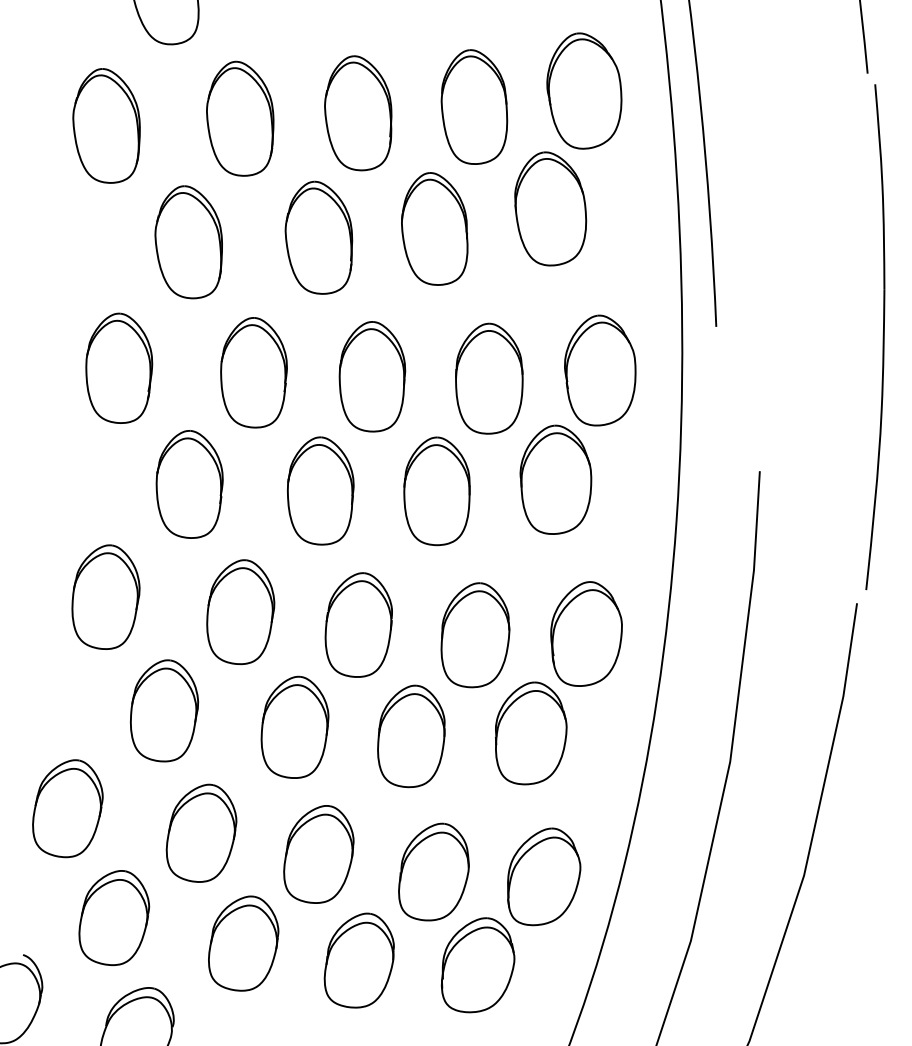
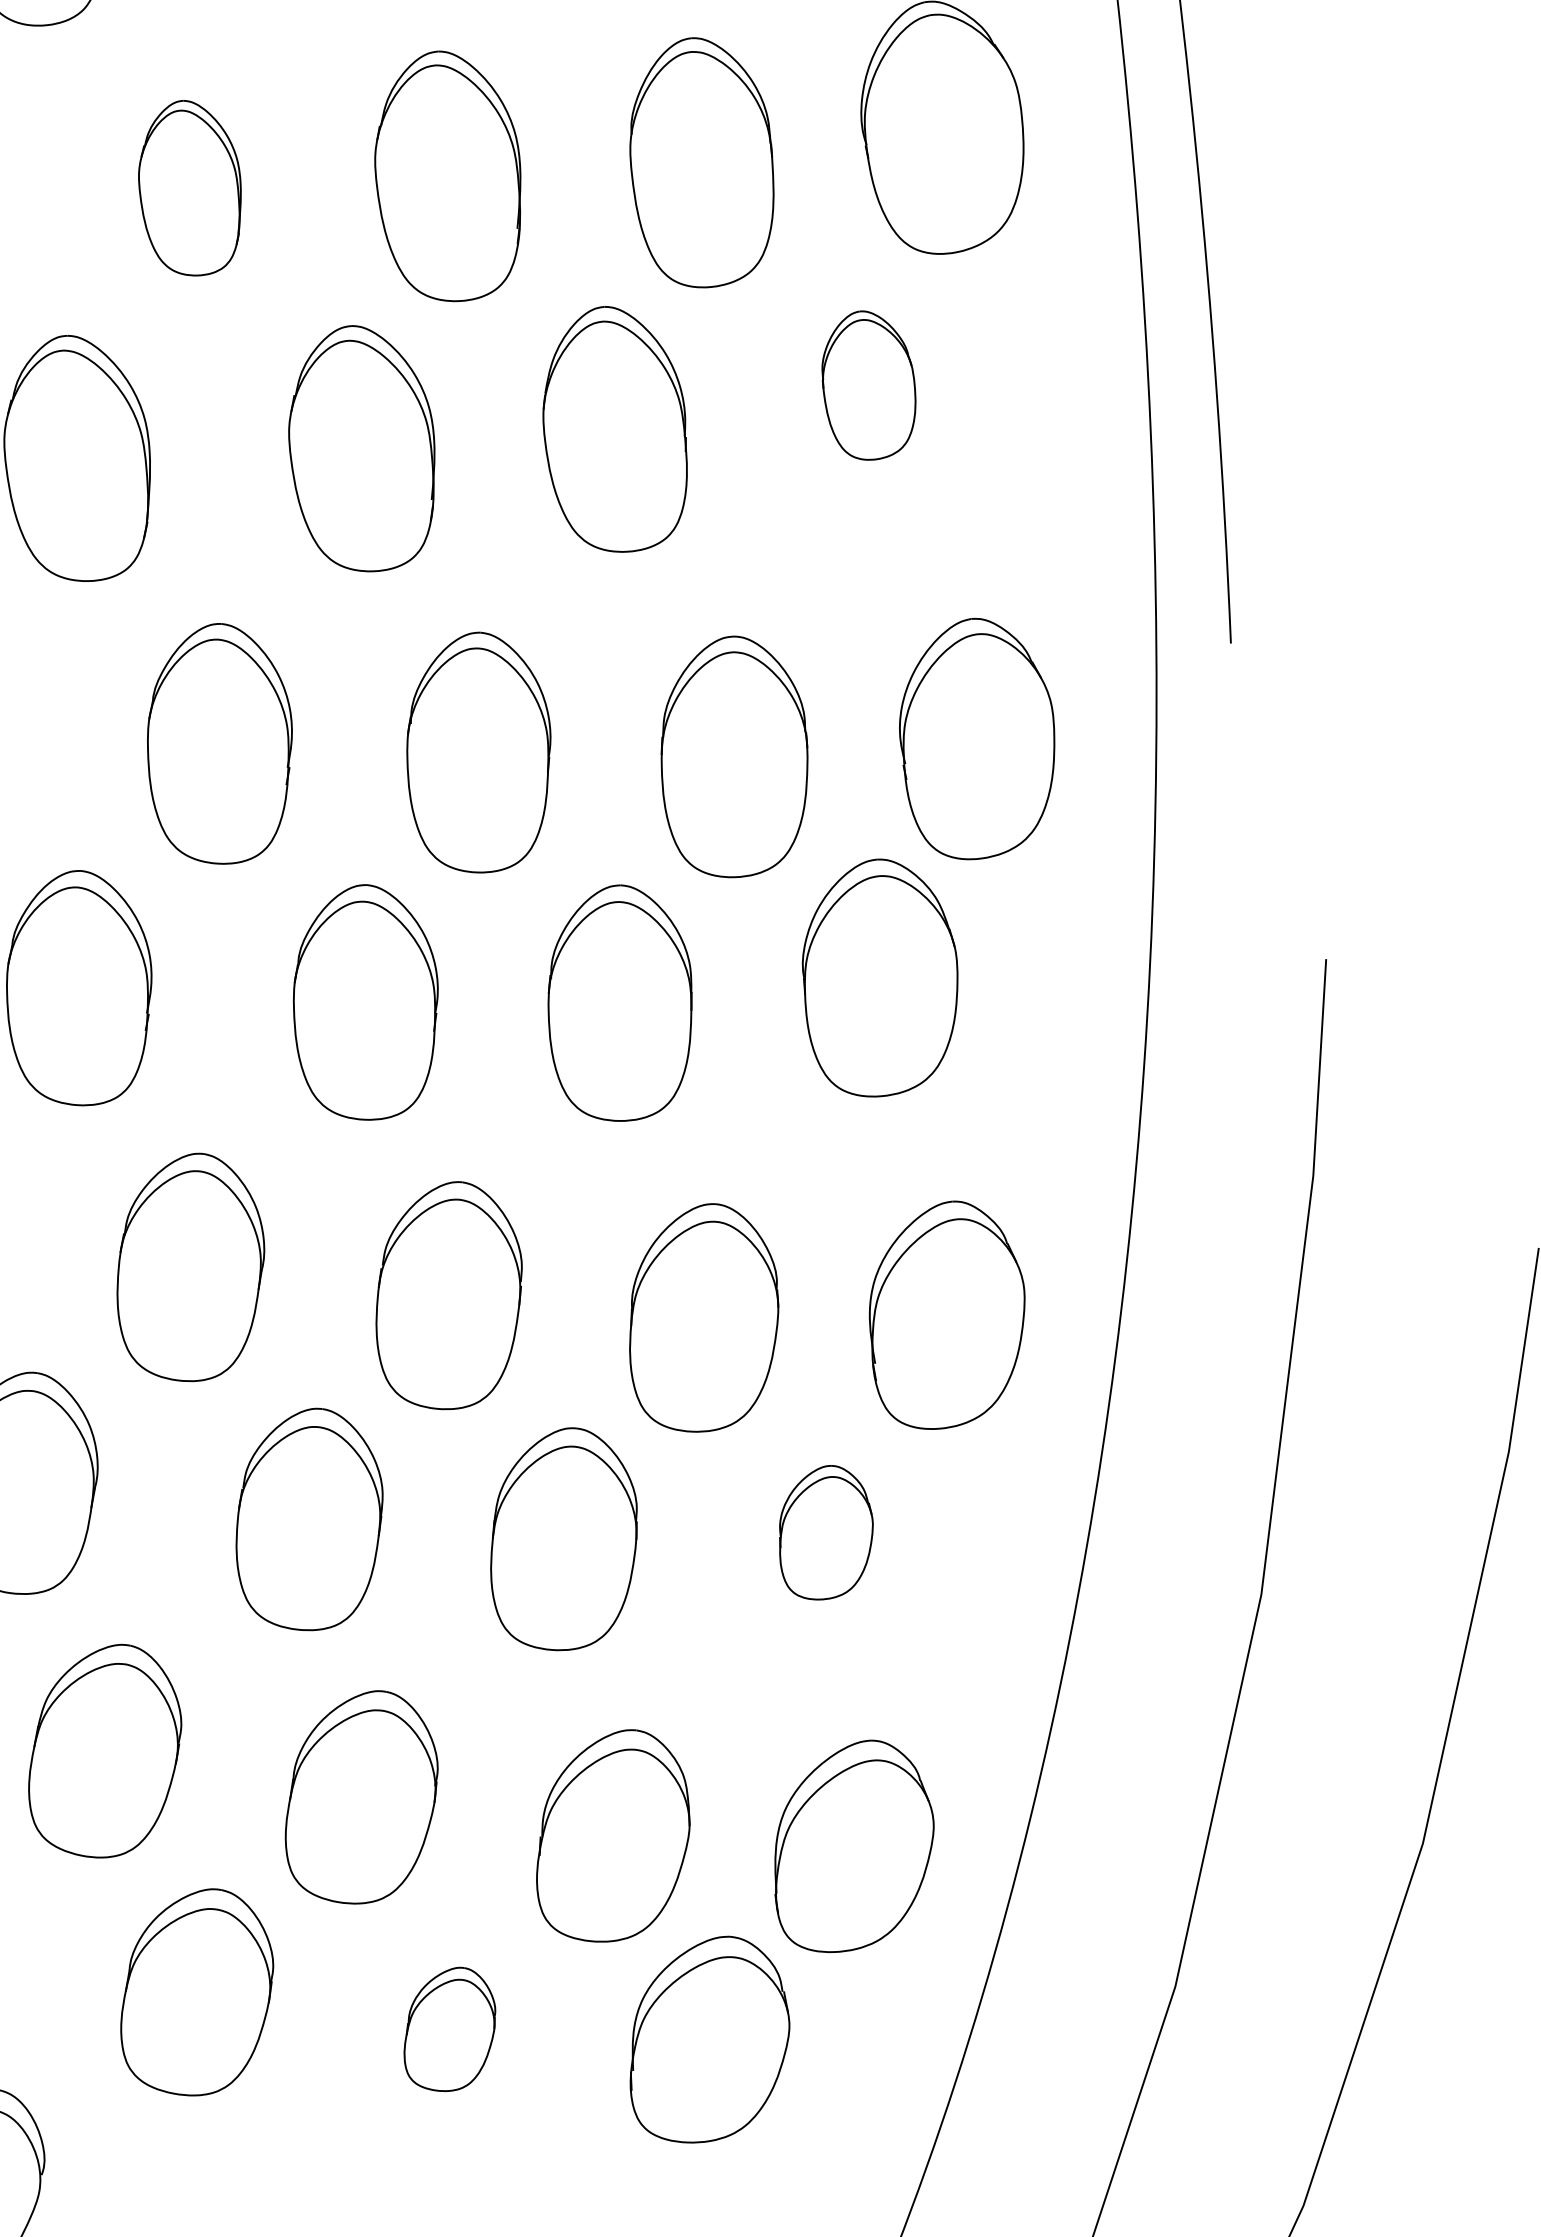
part: (240, 118) -> (190, 187), size x0.7
part: (550, 208) -> (868, 384), size x0.6
part: (531, 733) -> (826, 1532), size x0.6
part: (358, 960) -> (448, 2029), size x0.6

